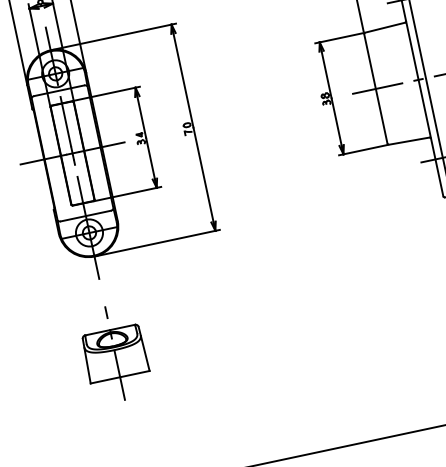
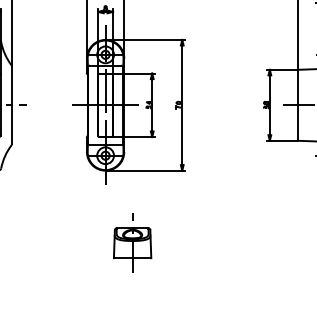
part: (114, 352) -> (132, 242), moved

